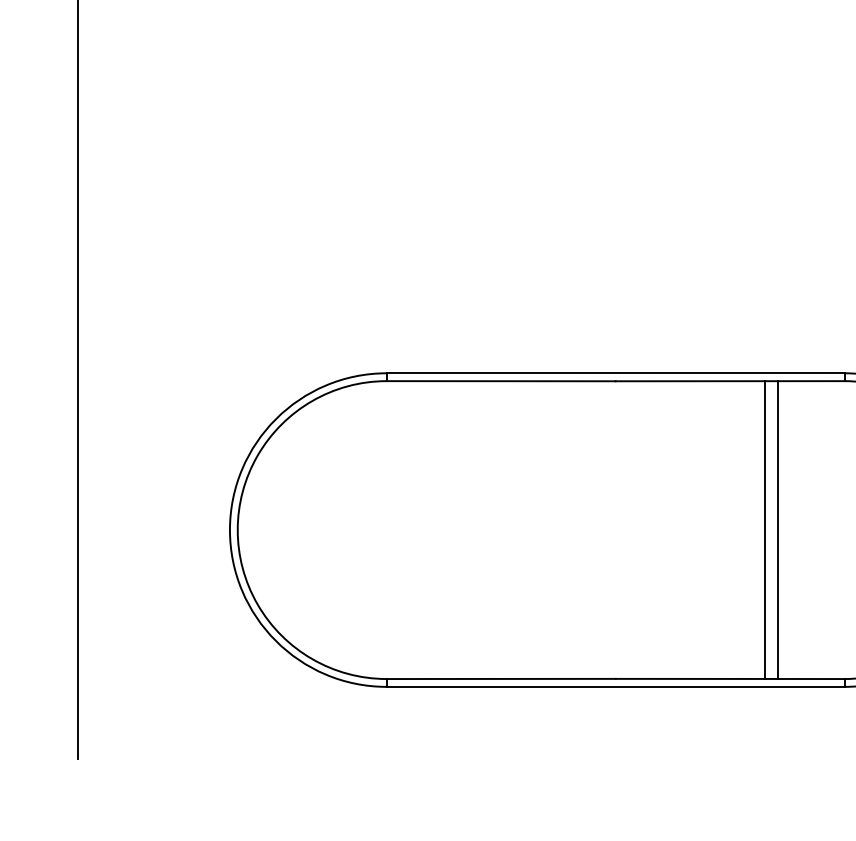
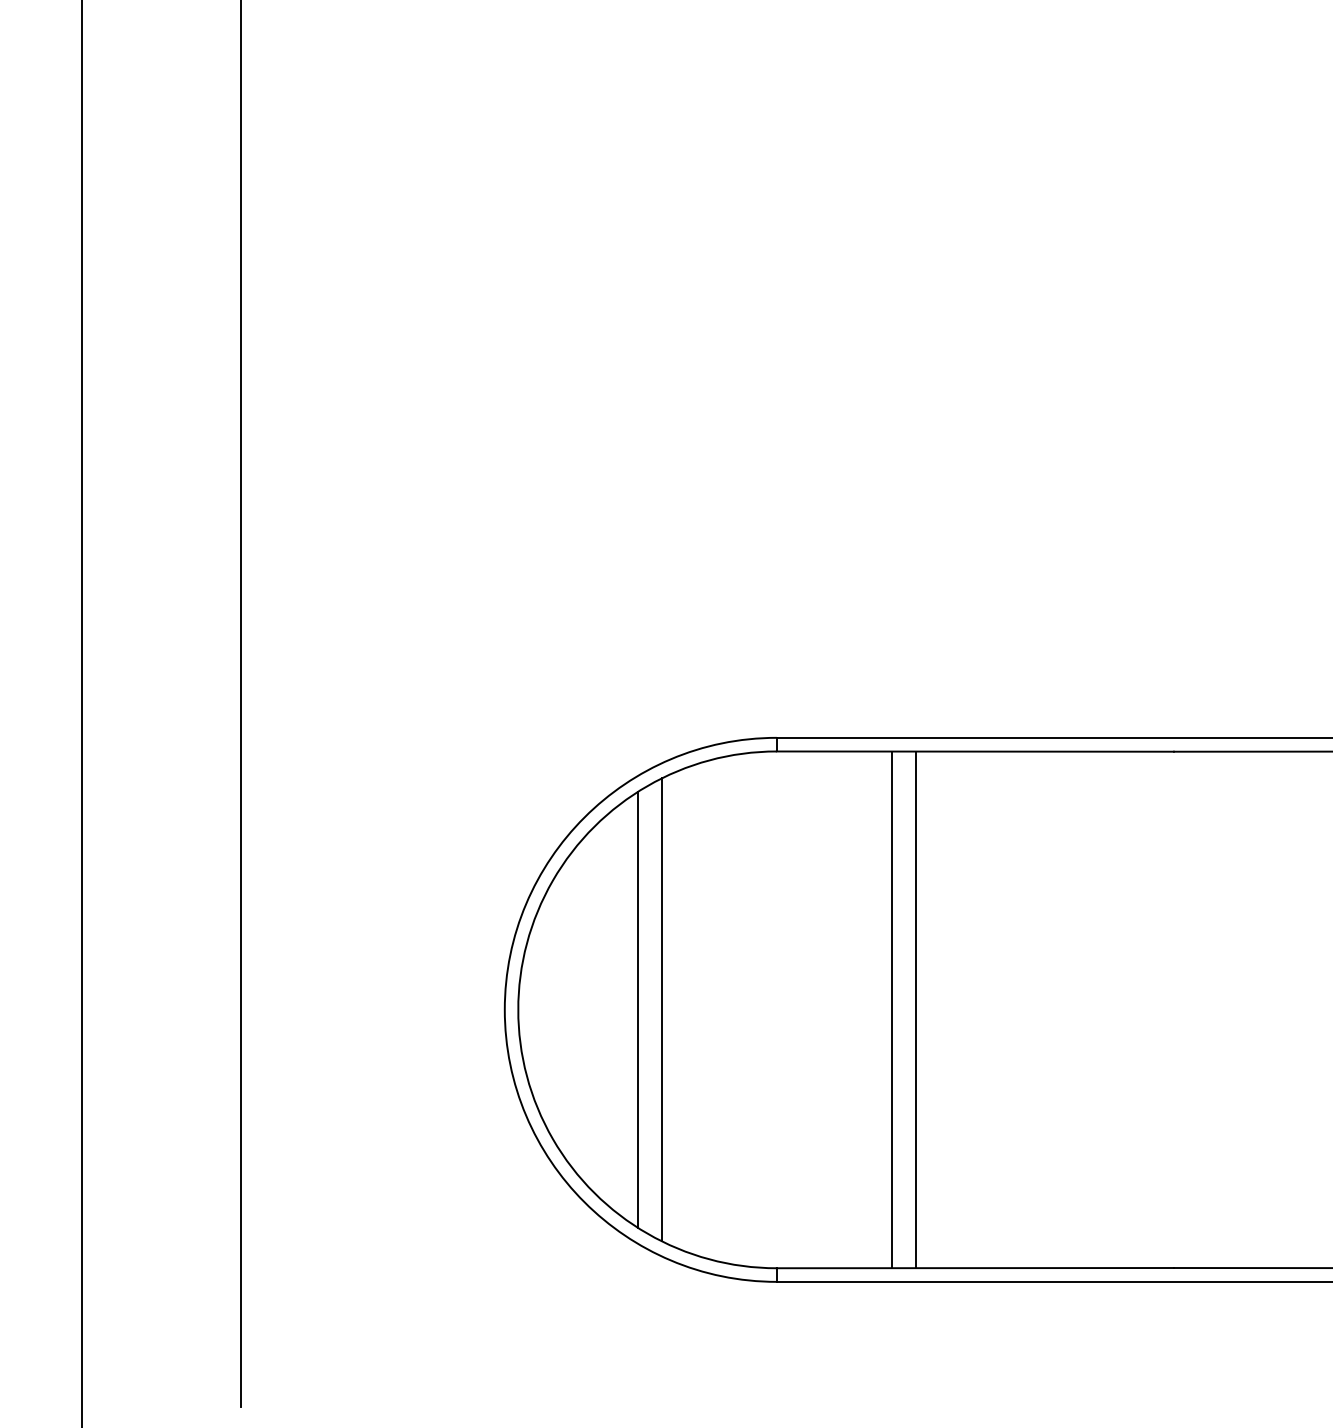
line: (306, 529) -> (637, 1008), added
line: (320, 529) -> (661, 1008), added
line: (453, 529) -> (892, 1008), added
line: (466, 529) -> (915, 1008), added

